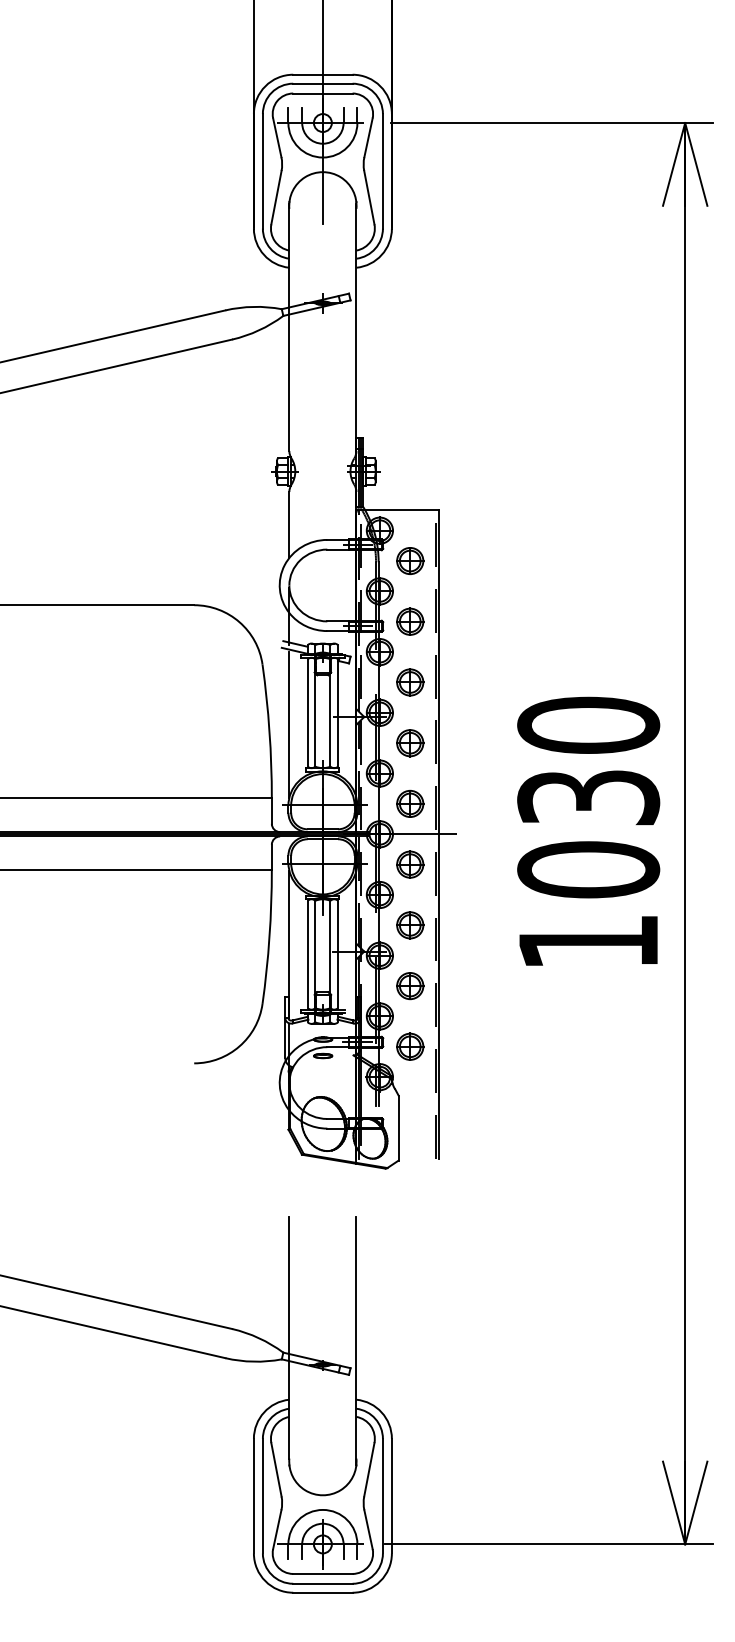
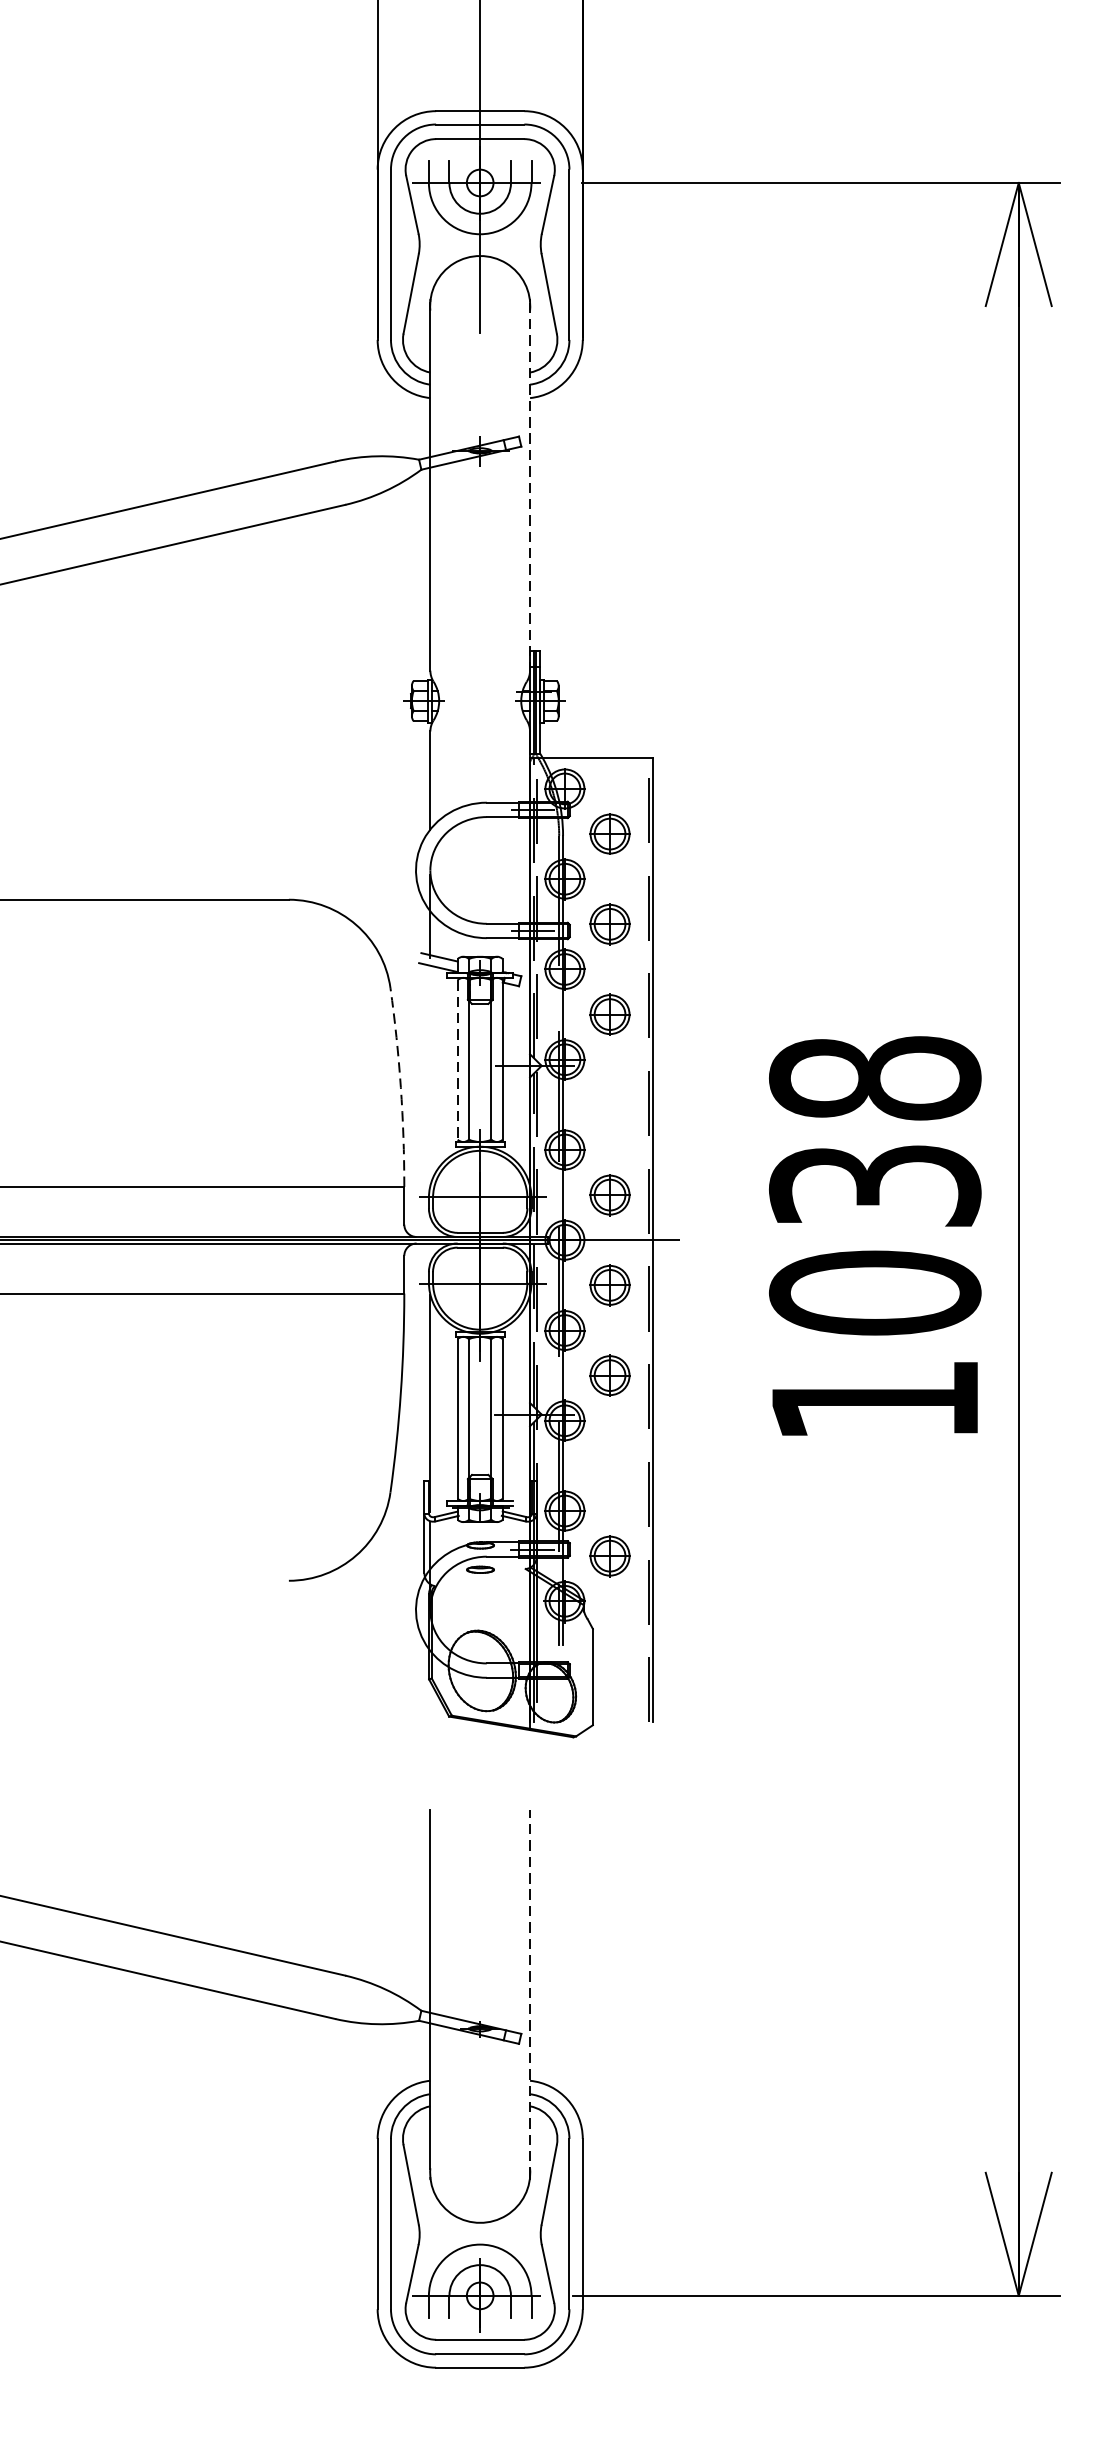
line: (356, 327) -> (530, 486), solid -> dashed
line: (307, 712) -> (457, 1059), solid -> dashed
line: (289, 724) -> (430, 1077), removed
text: (588, 724) -> (875, 1077), 1030 -> 1038
arc: (269, 731) -> (400, 1087), solid -> dashed
part: (410, 743) -> (610, 1105), removed
part: (410, 986) -> (610, 1466), removed
line: (356, 1341) -> (530, 1994), solid -> dashed

